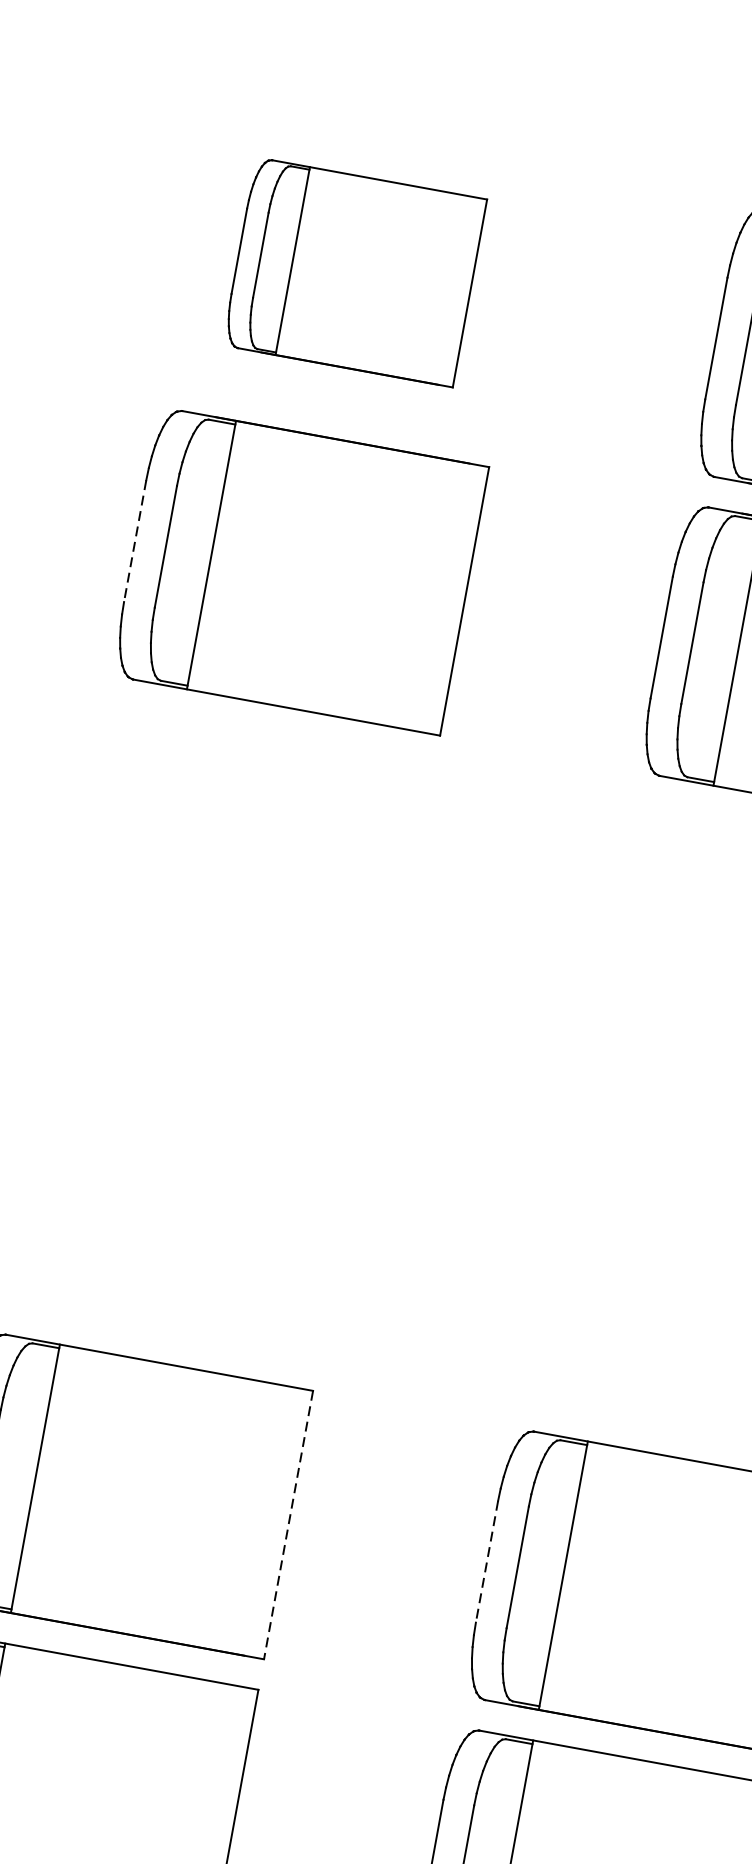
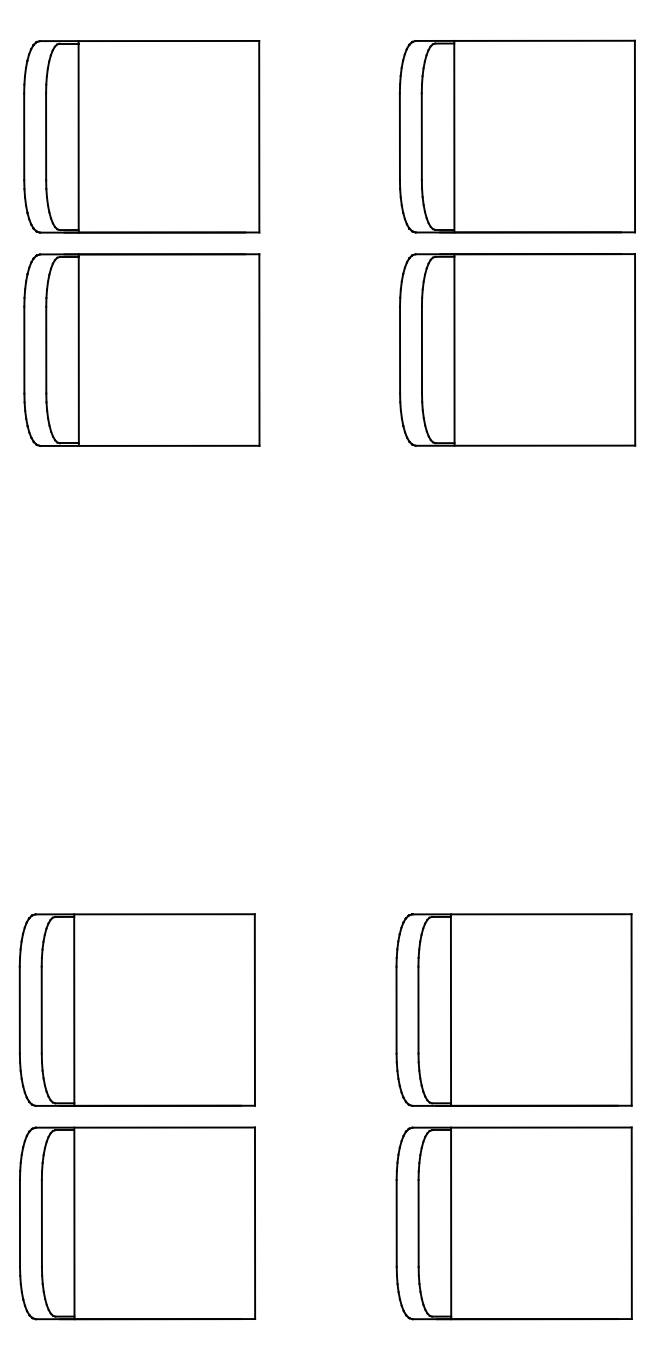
part: (354, 271) -> (141, 136), size x1.43
line: (135, 541) -> (24, 350), dashed -> solid
line: (288, 1524) -> (254, 1009), dashed -> solid
line: (486, 1562) -> (396, 1010), dashed -> solid

